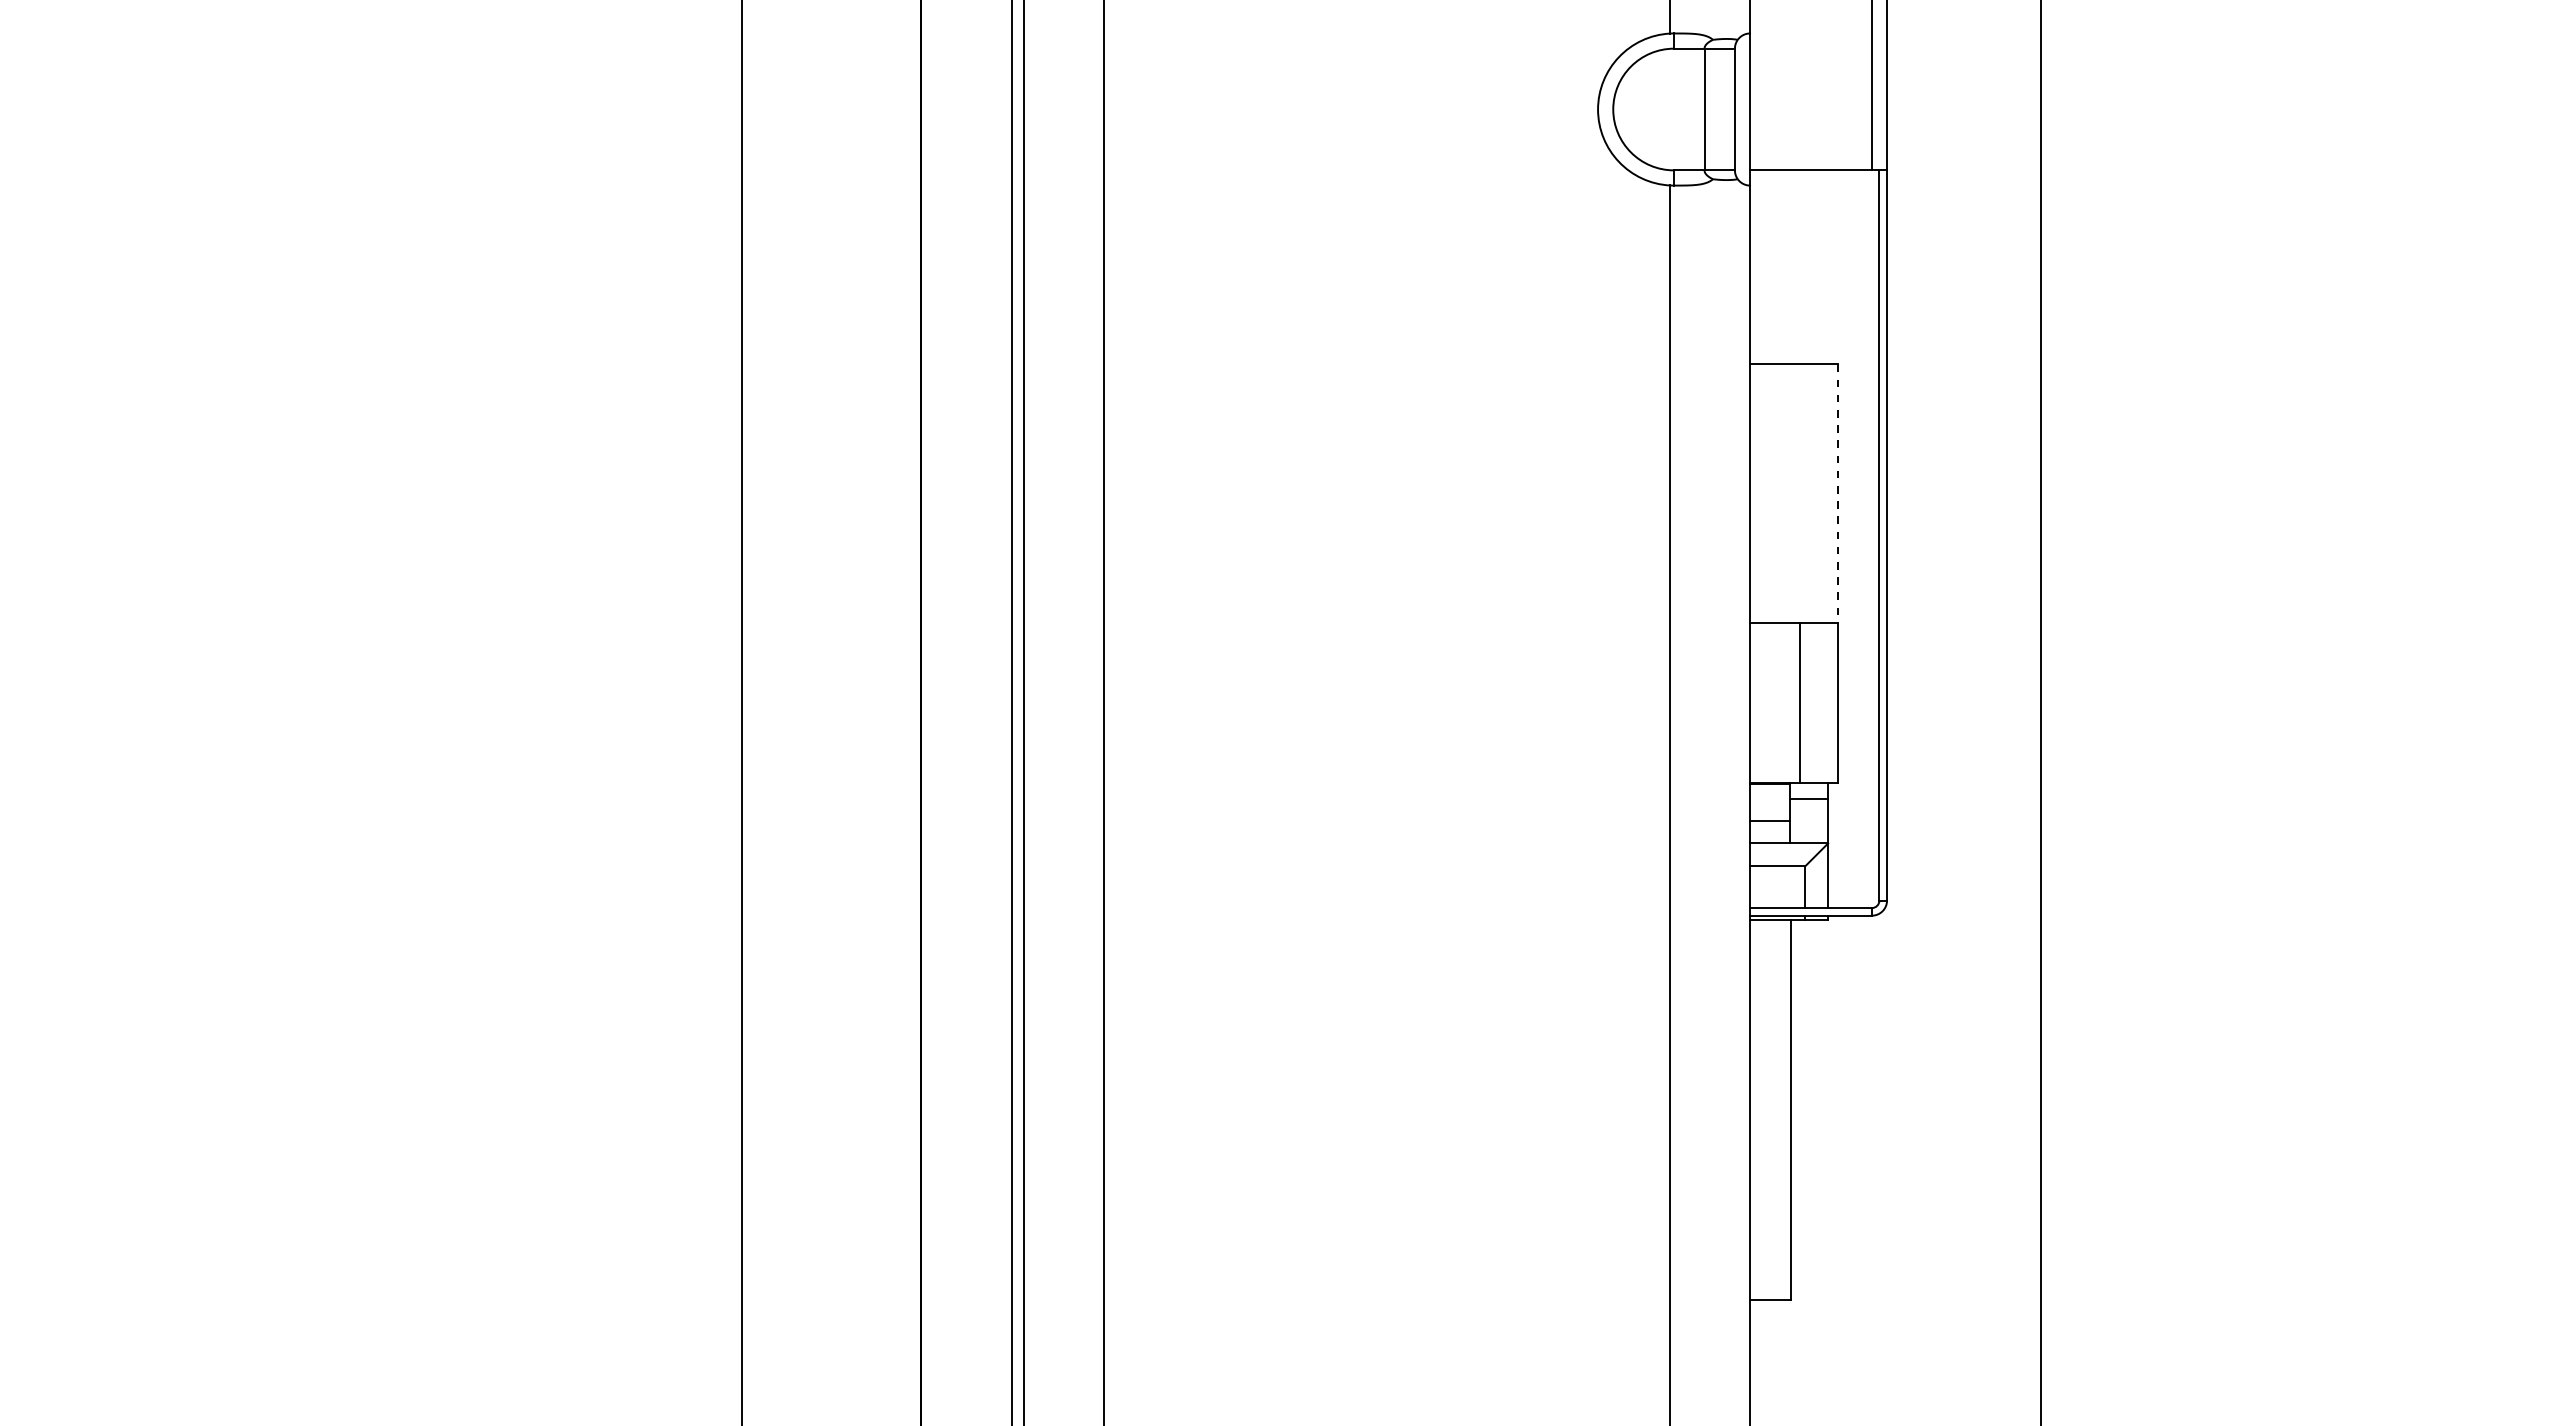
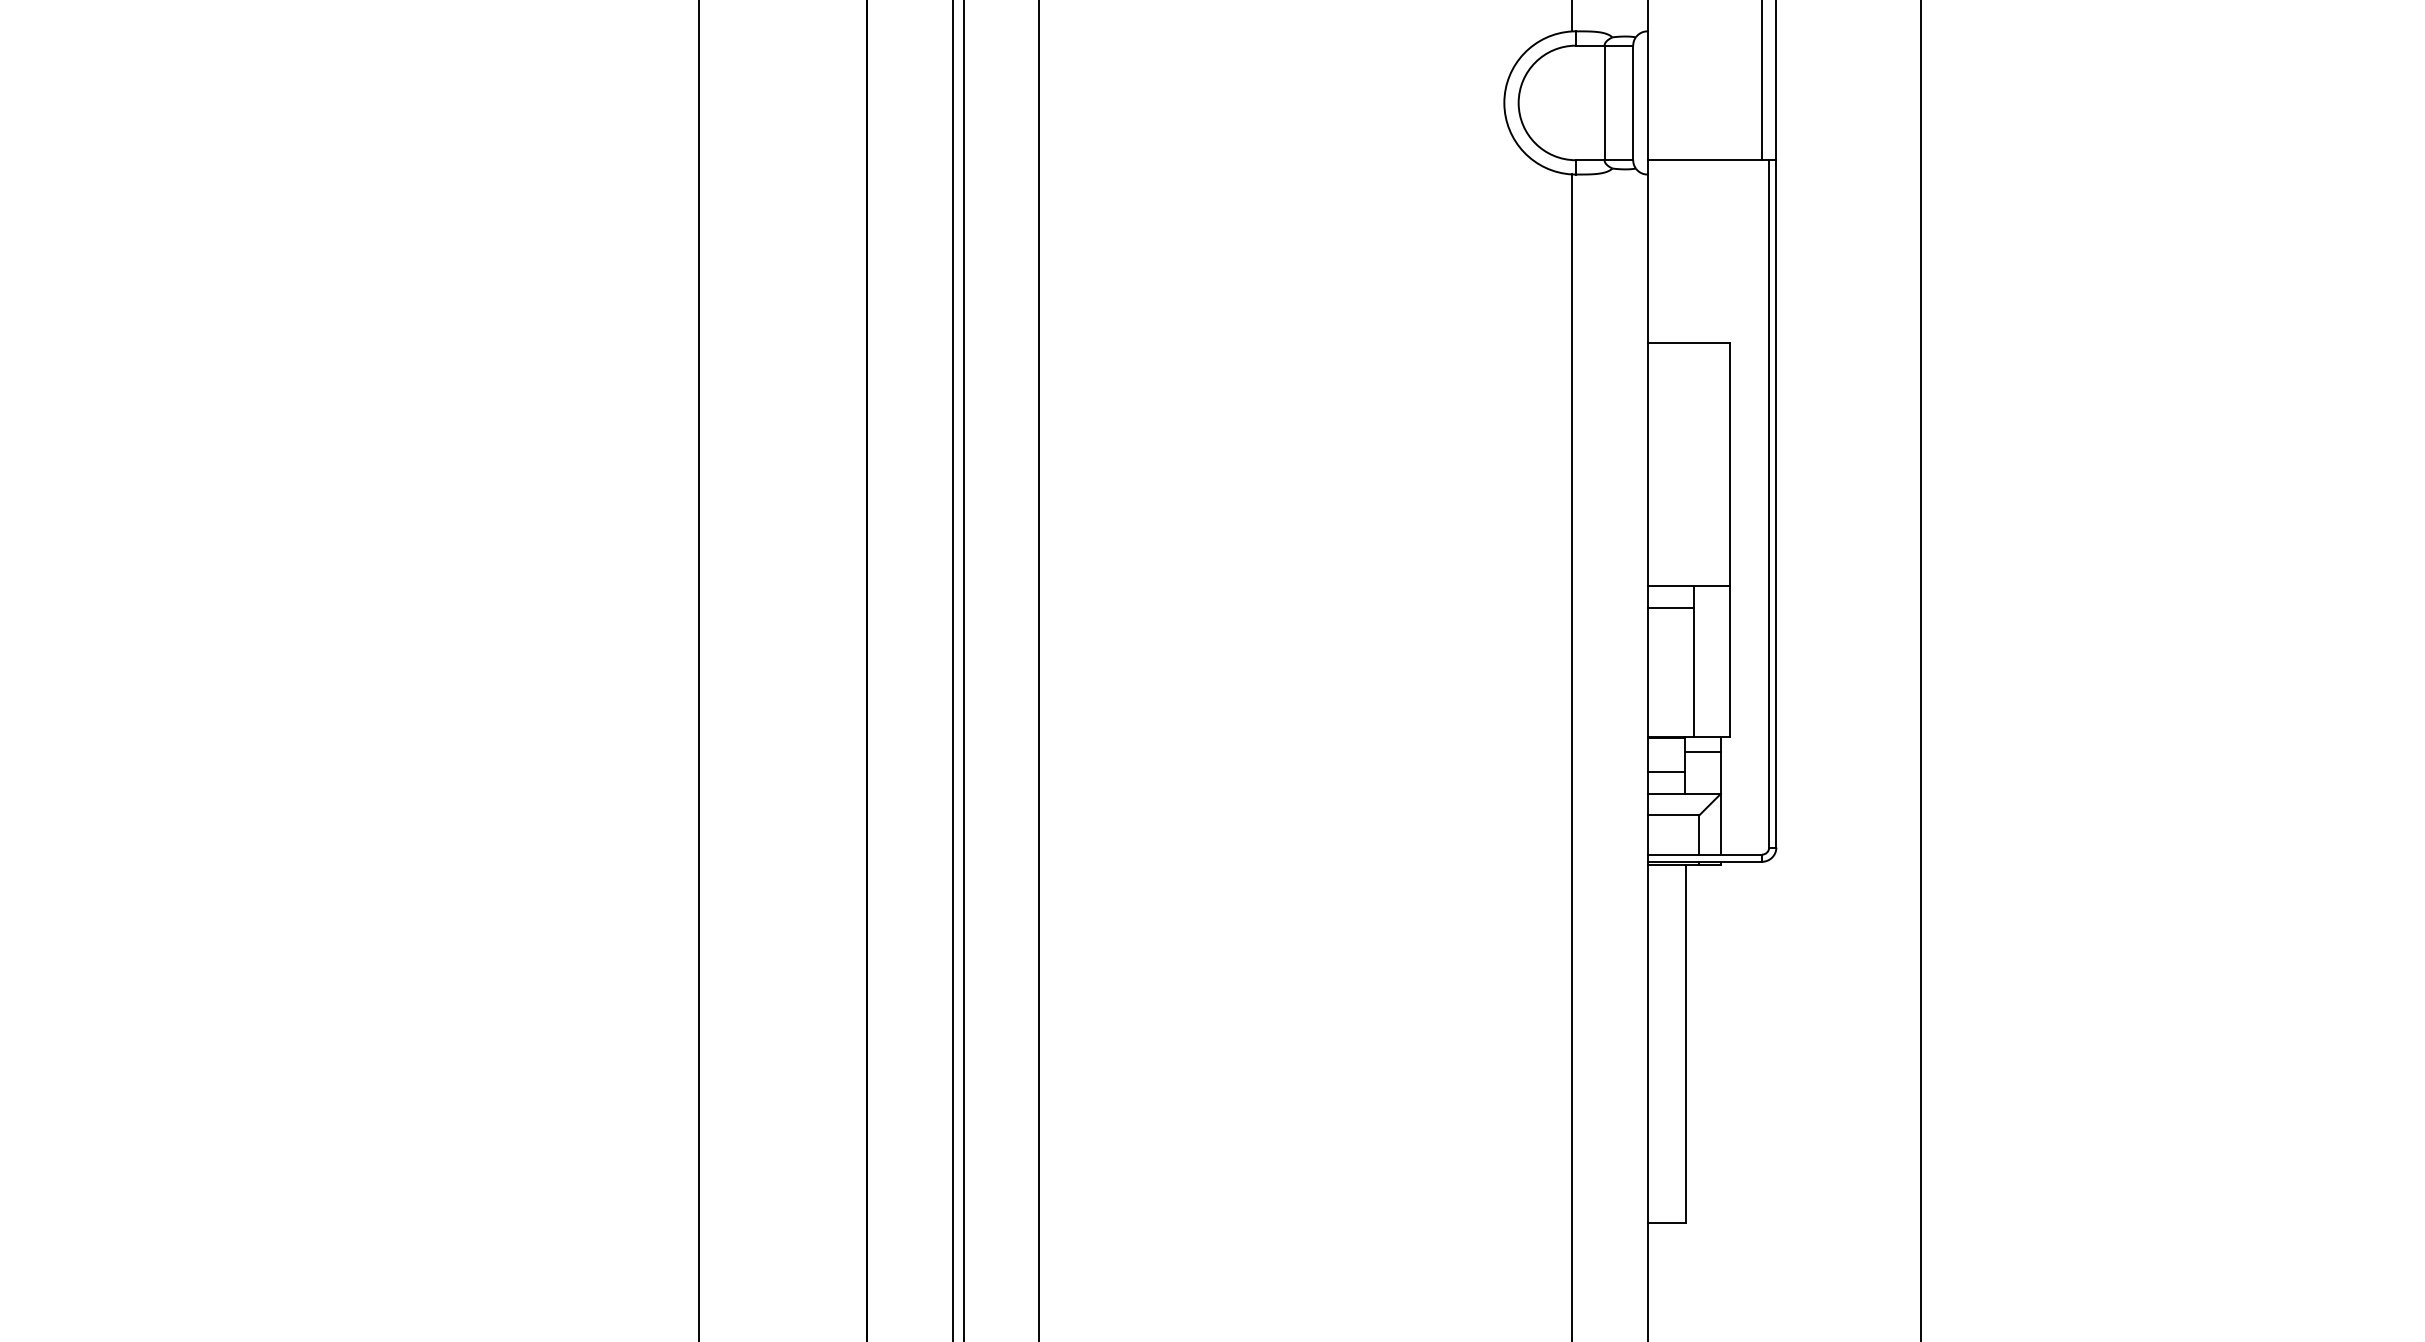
line: (1837, 494) -> (1729, 465), dashed -> solid
line: (1774, 645) -> (1670, 607), added

